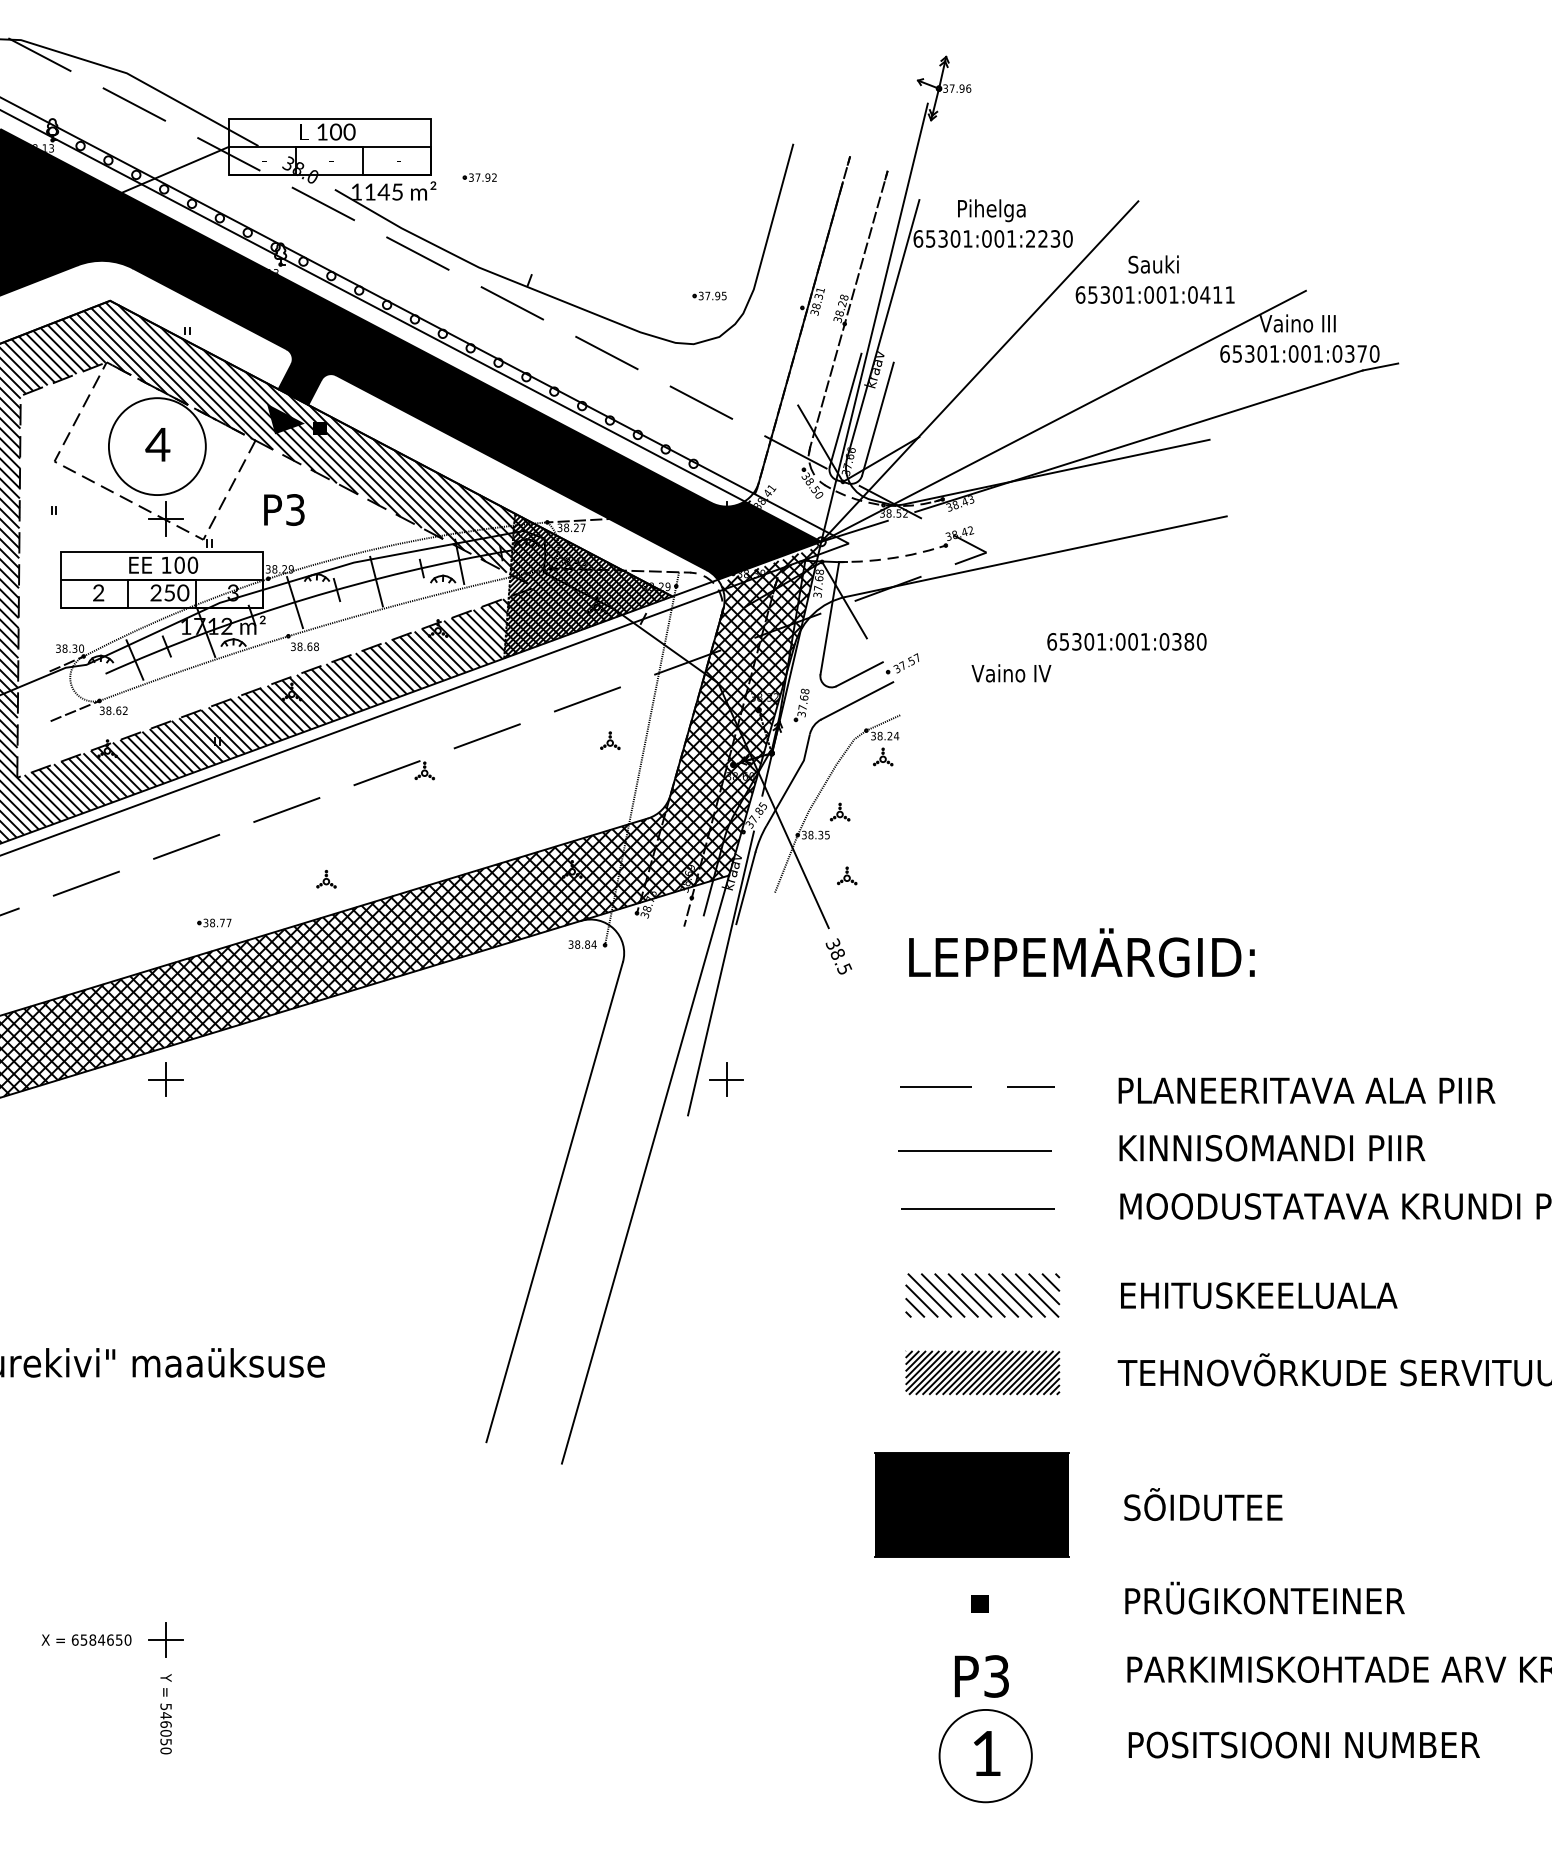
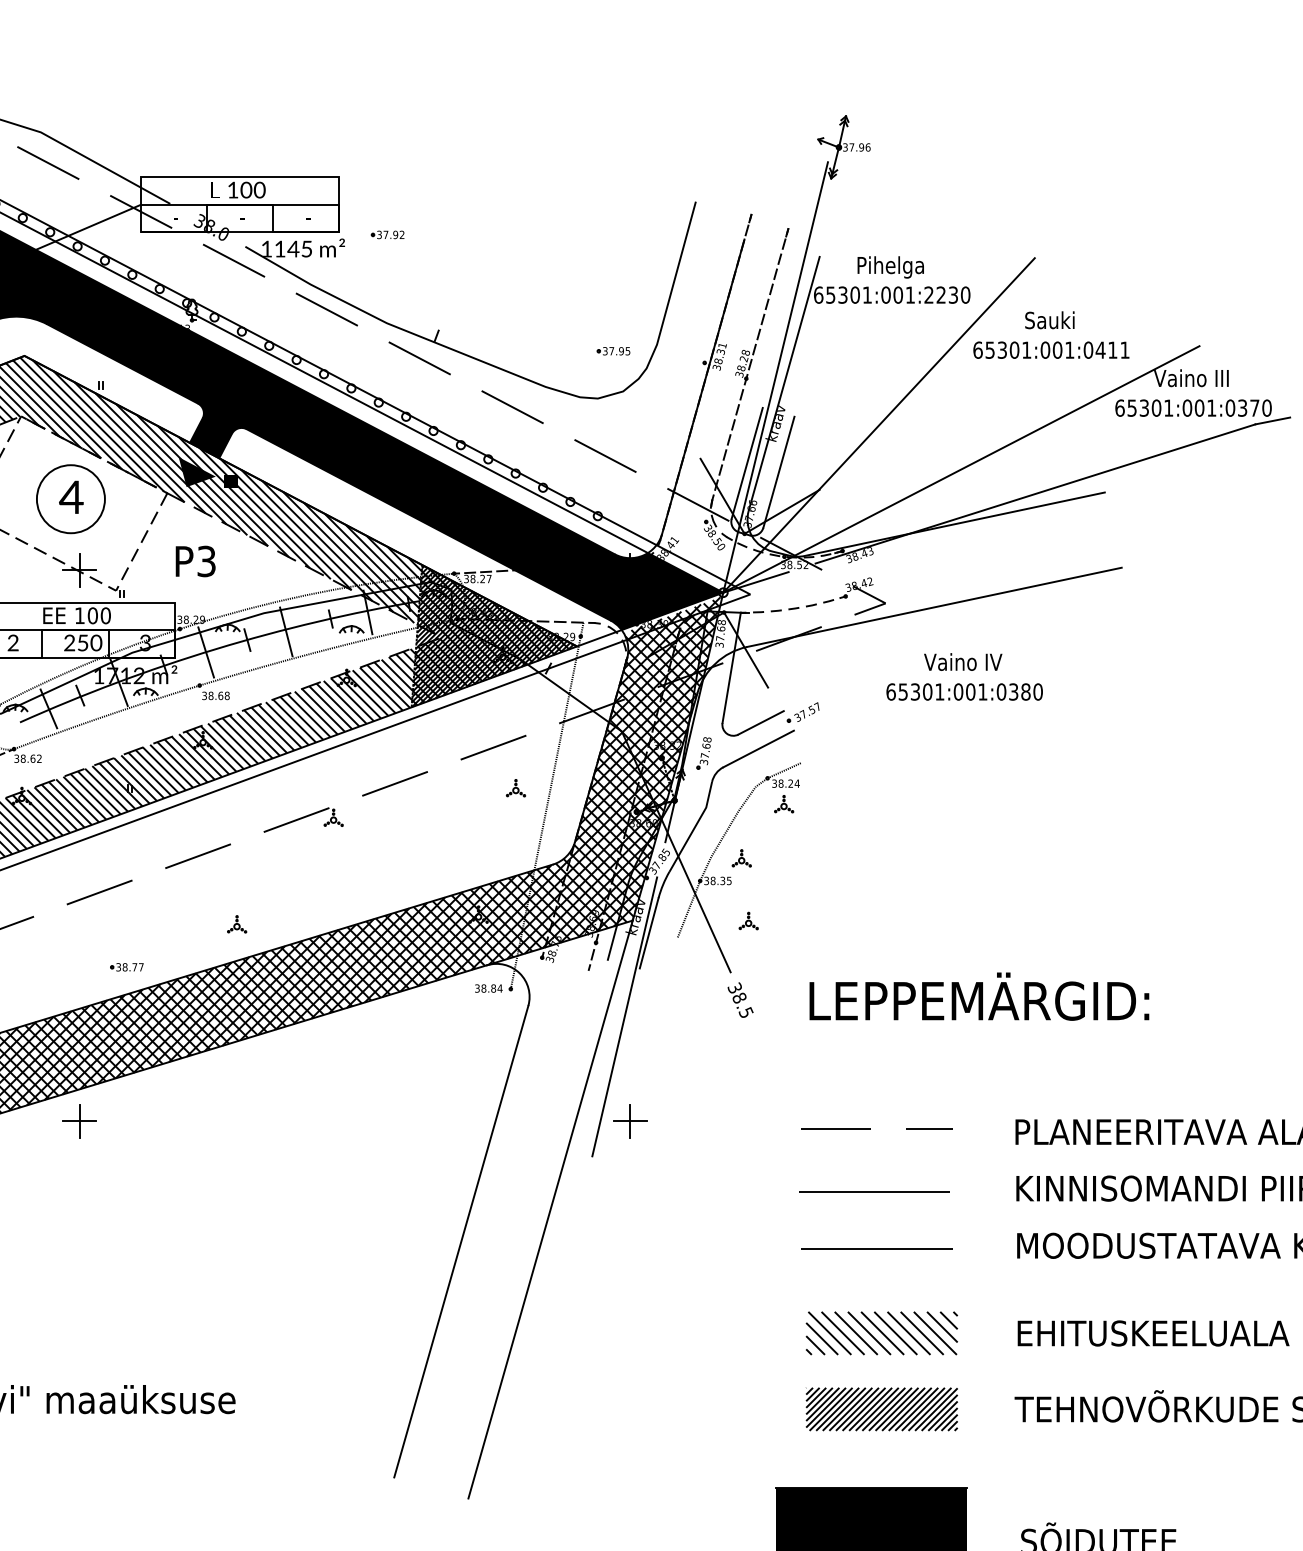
circle: (157, 446) -> (71, 499), size x0.71
text: (1126, 641) -> (964, 691), moved
text: (1011, 673) -> (963, 662), moved

